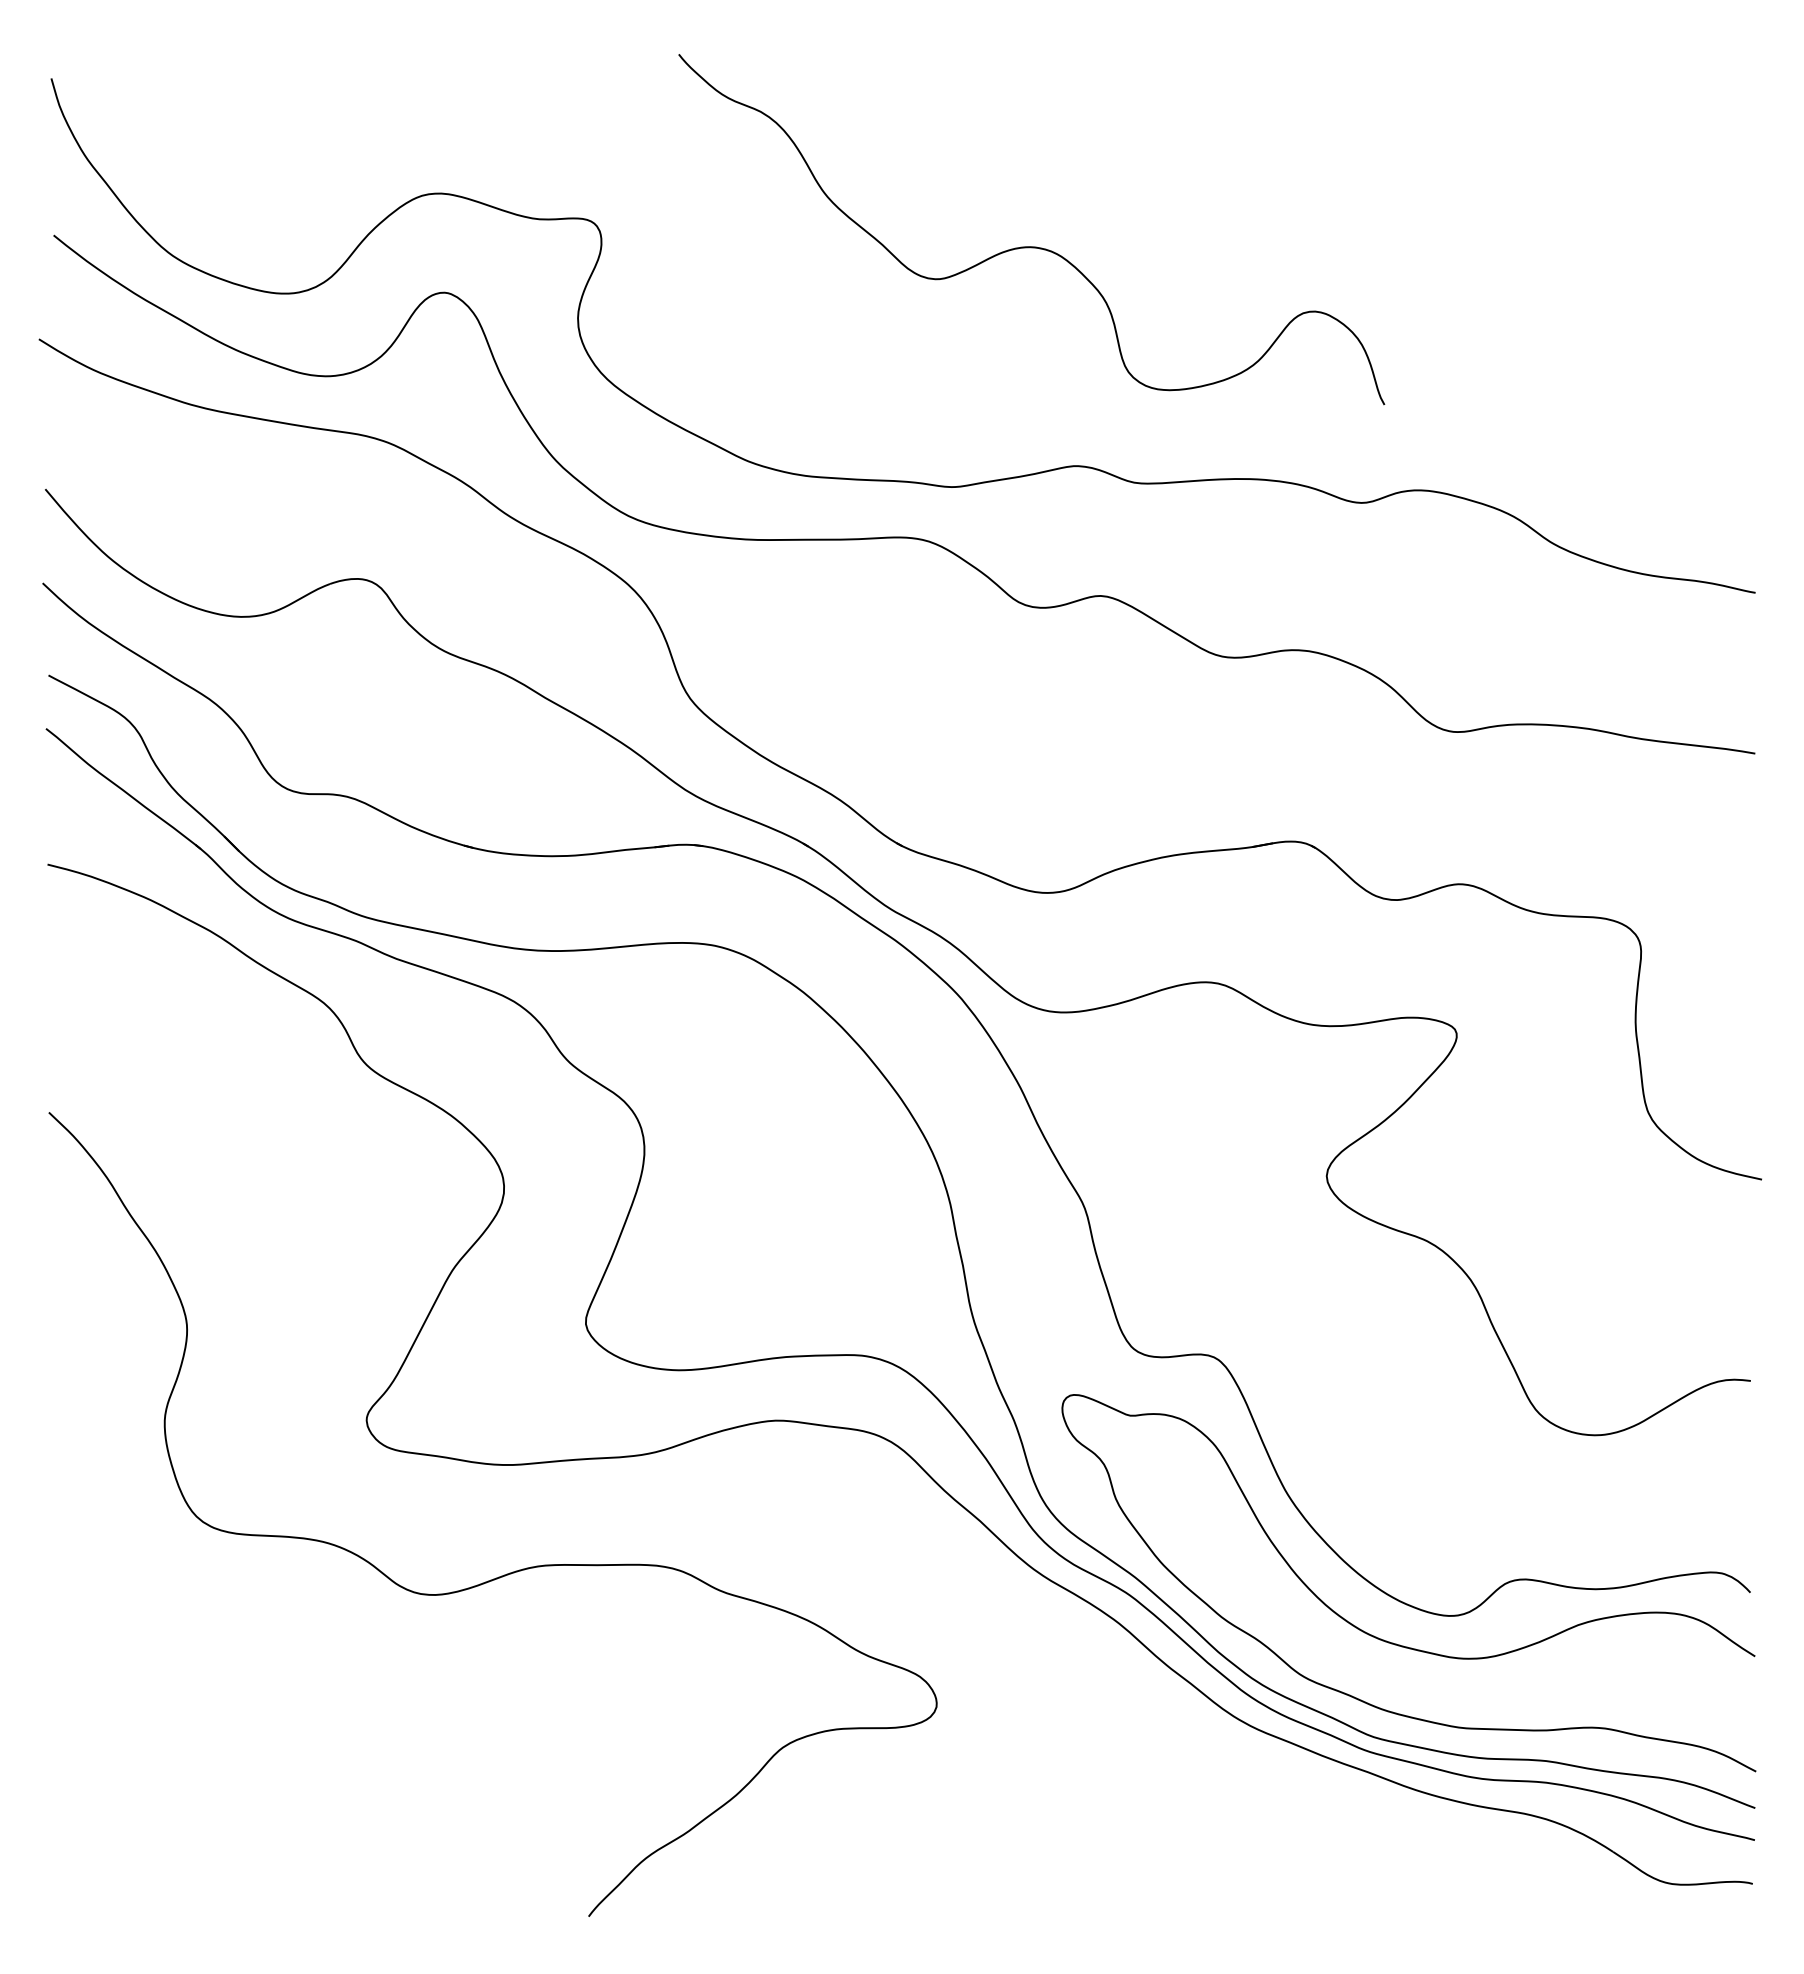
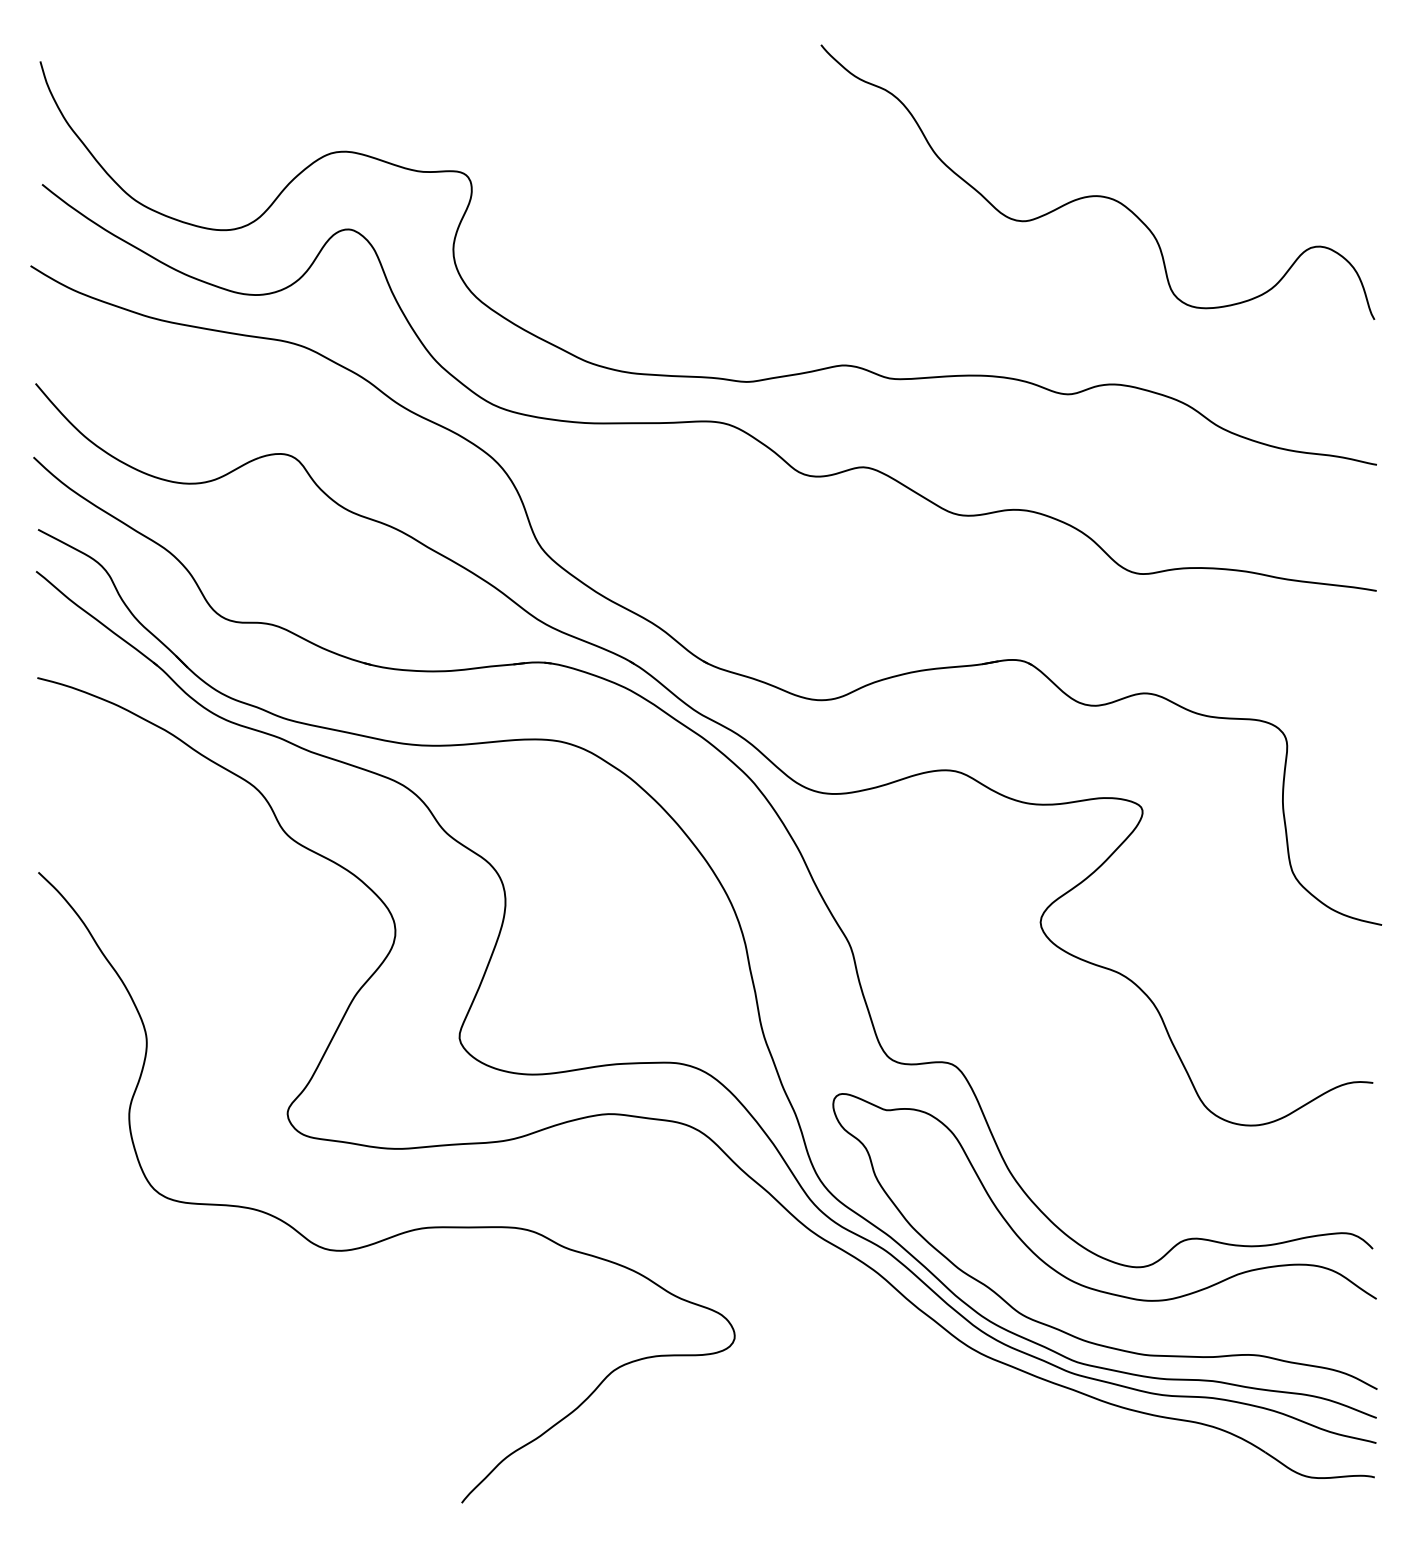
curve: (1031, 246) -> (1097, 195), moved

